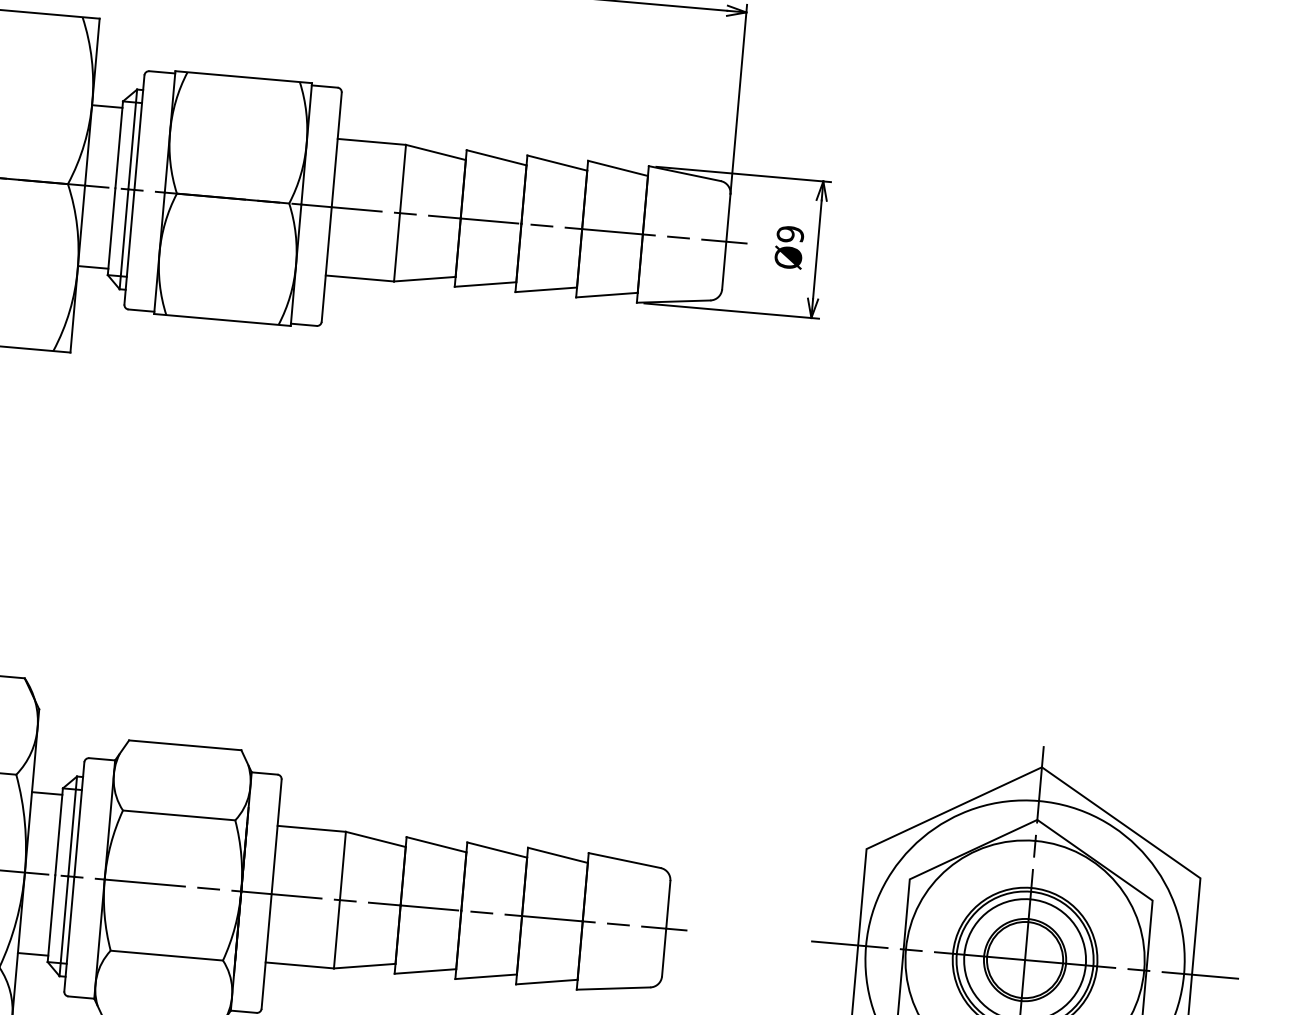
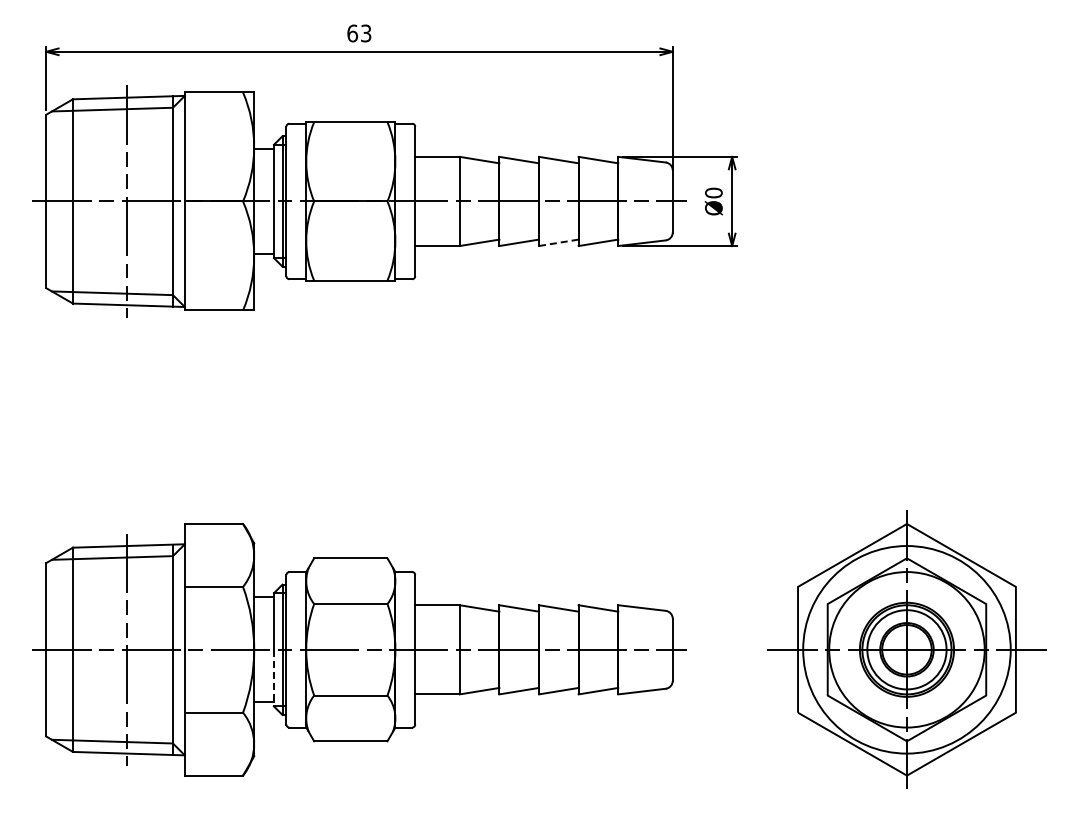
text: (789, 233) -> (713, 192), Ø9 -> Ø0
line: (547, 289) -> (559, 242), solid -> dashed
line: (52, 919) -> (274, 678), solid -> dashed

